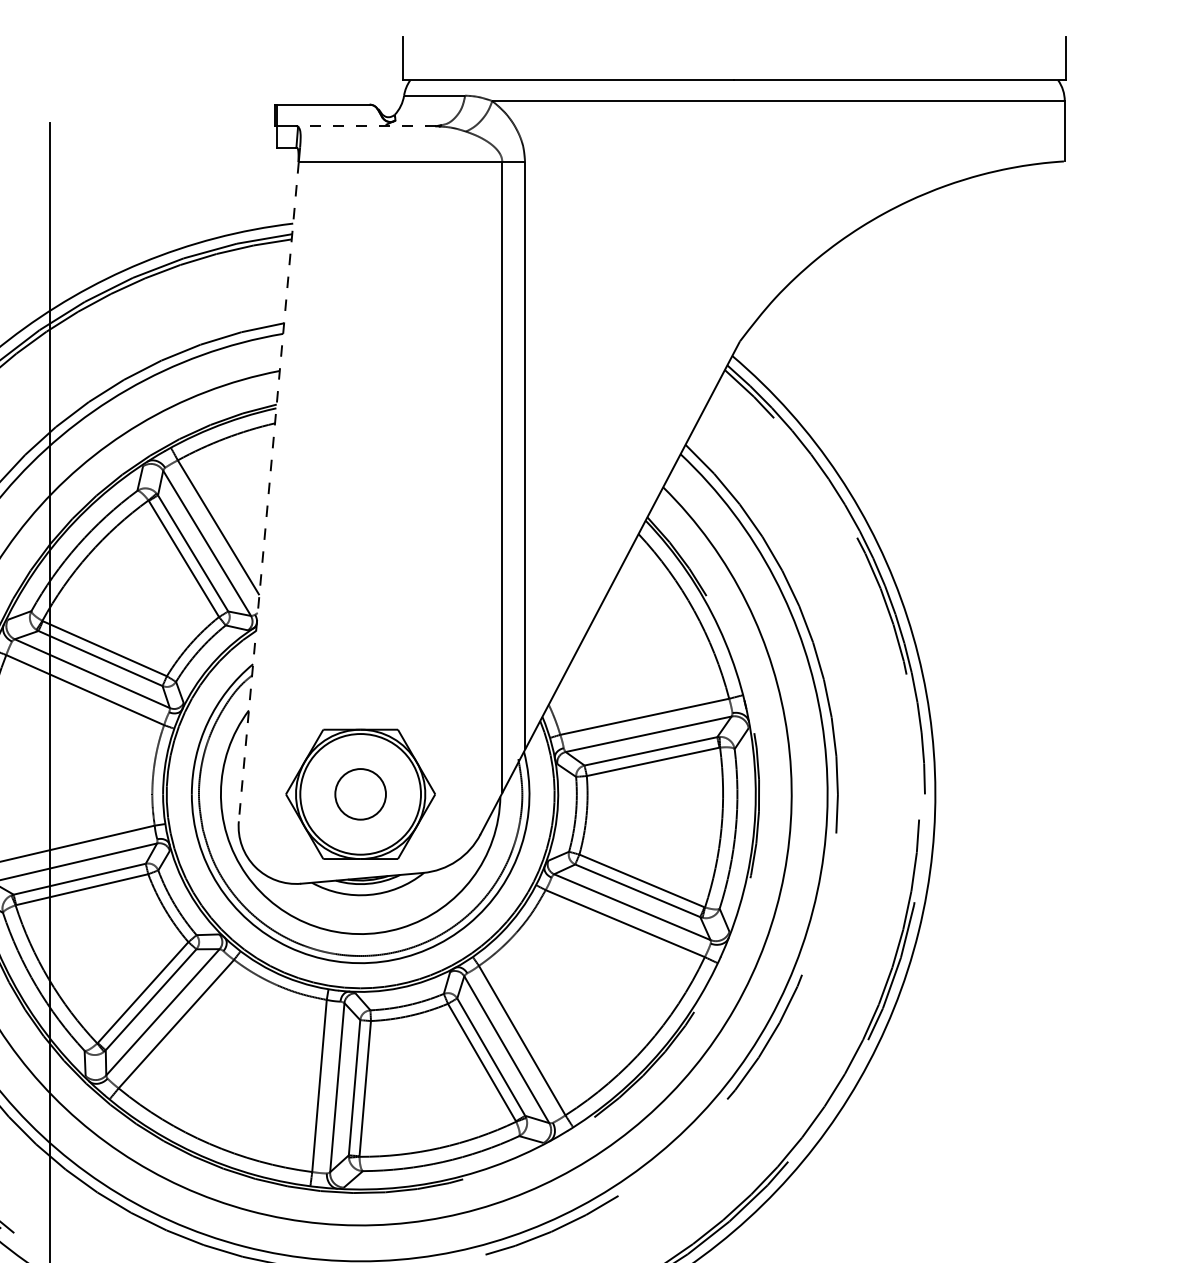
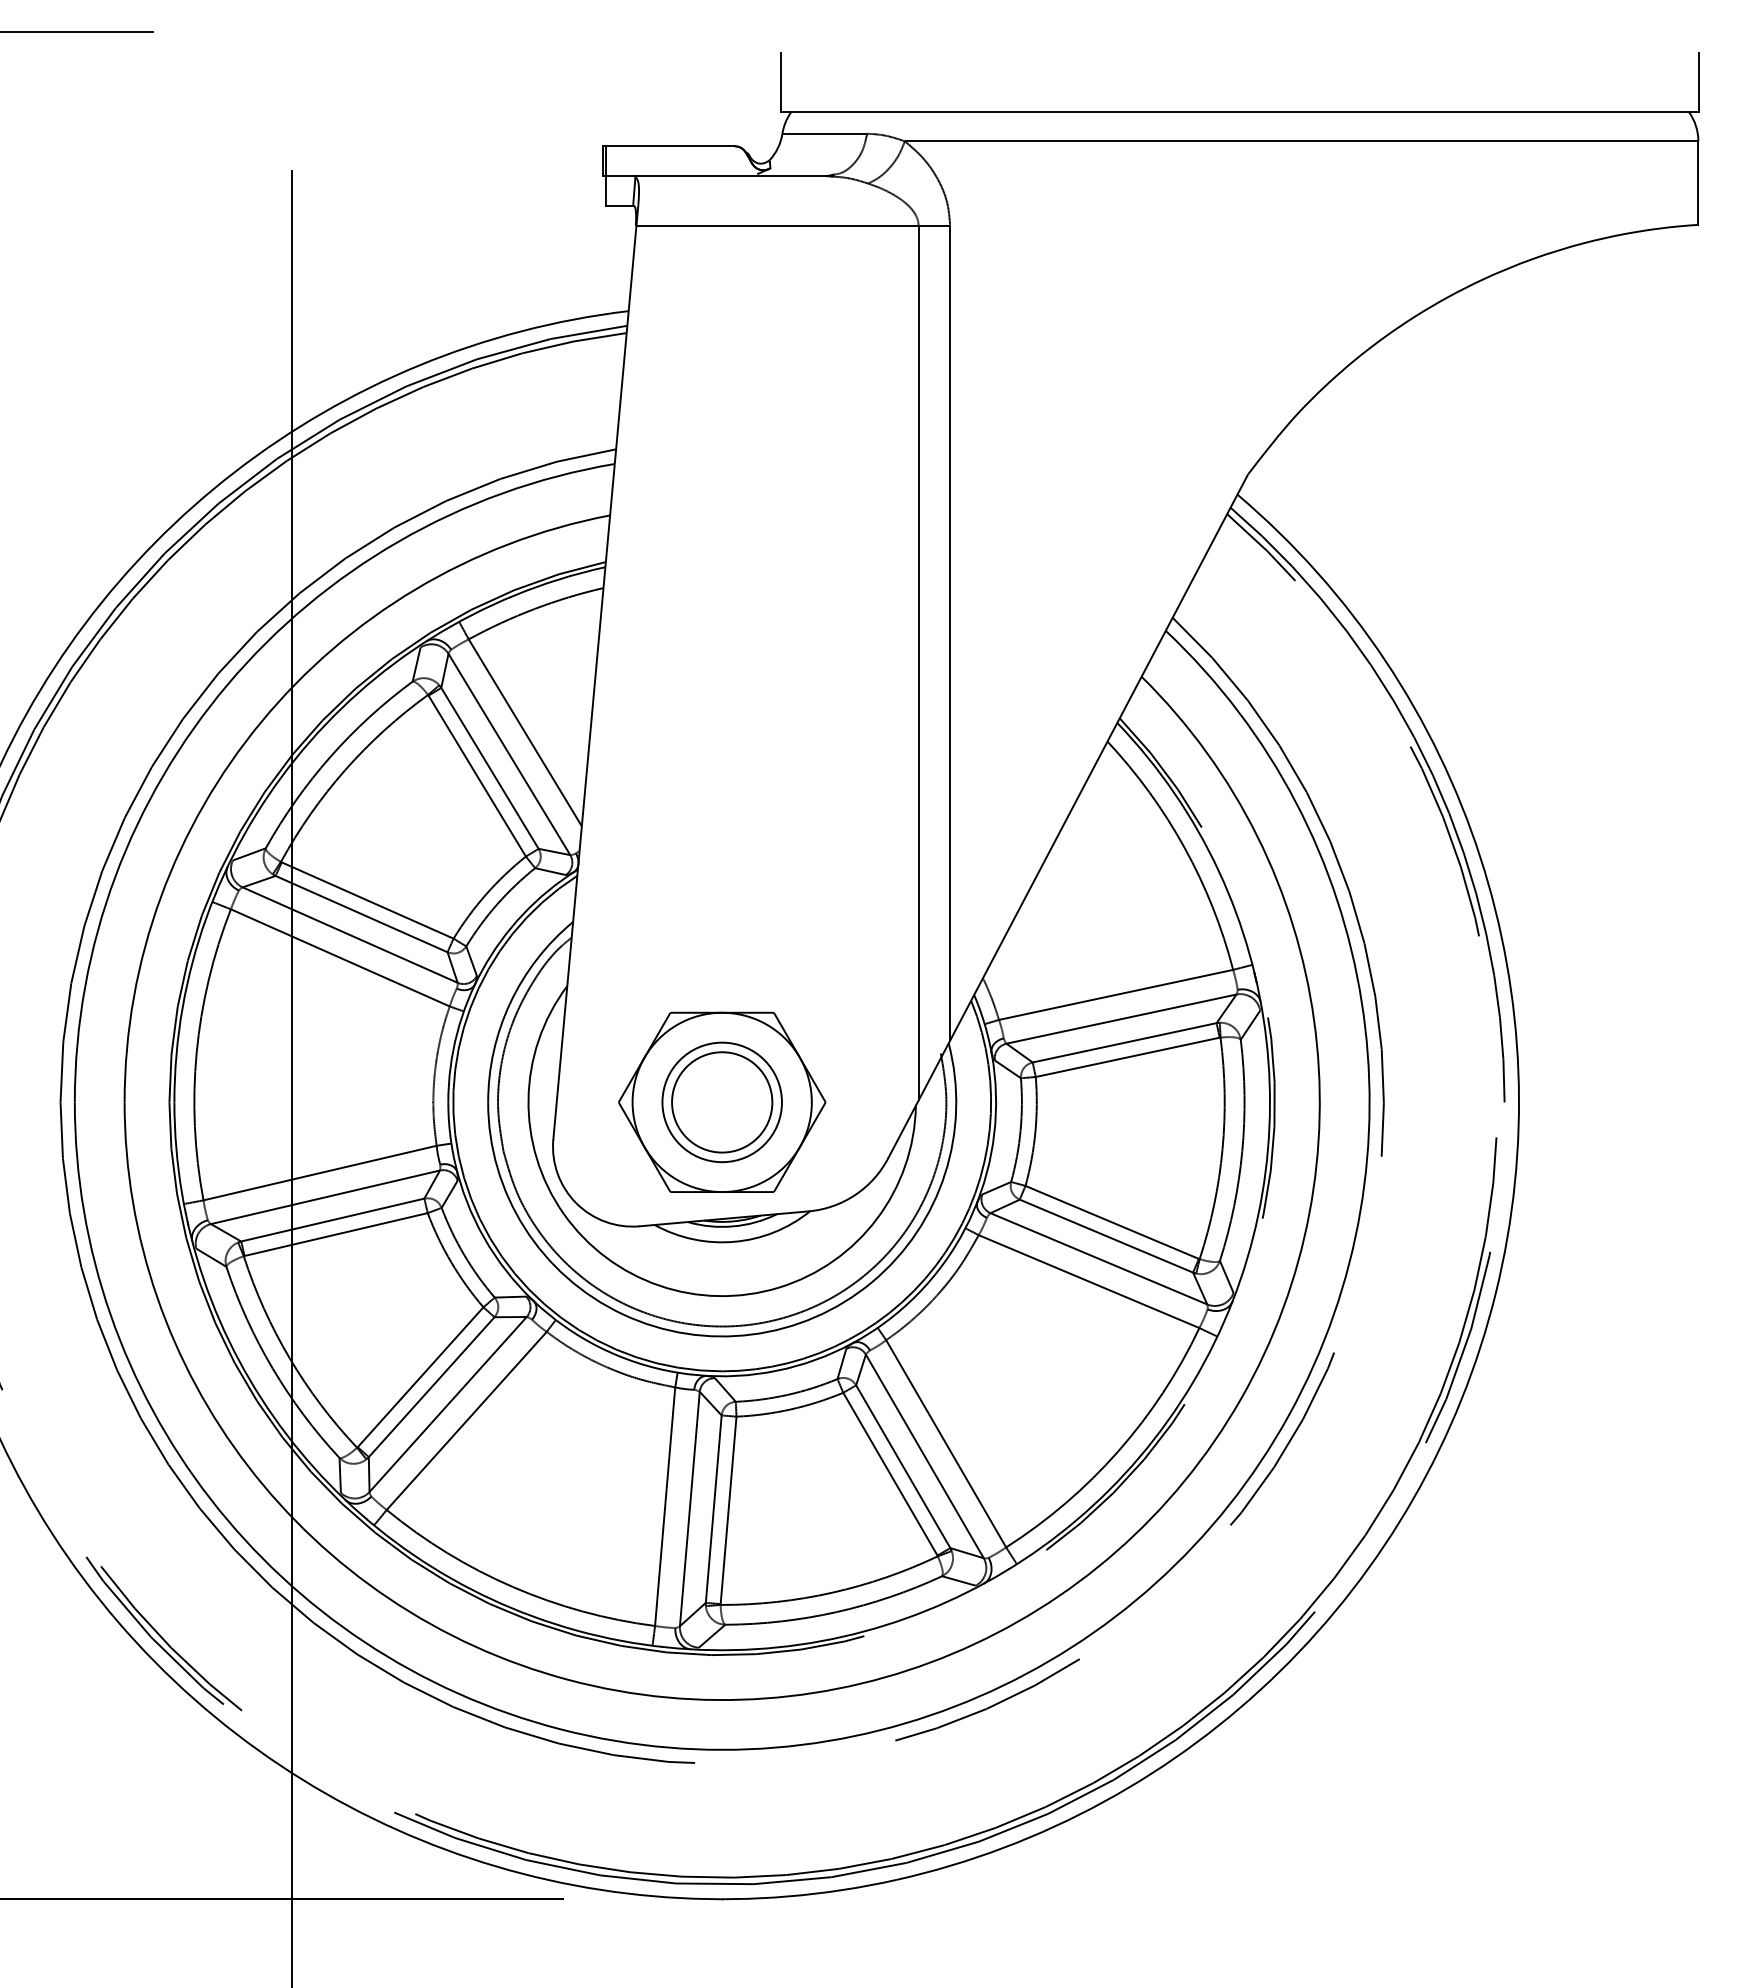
line: (366, 126) -> (730, 176), dashed -> solid
line: (268, 491) -> (594, 682), dashed -> solid
circle: (360, 794) -> (721, 1102), size x0.71
circle: (360, 794) -> (722, 1102), size x1.43

